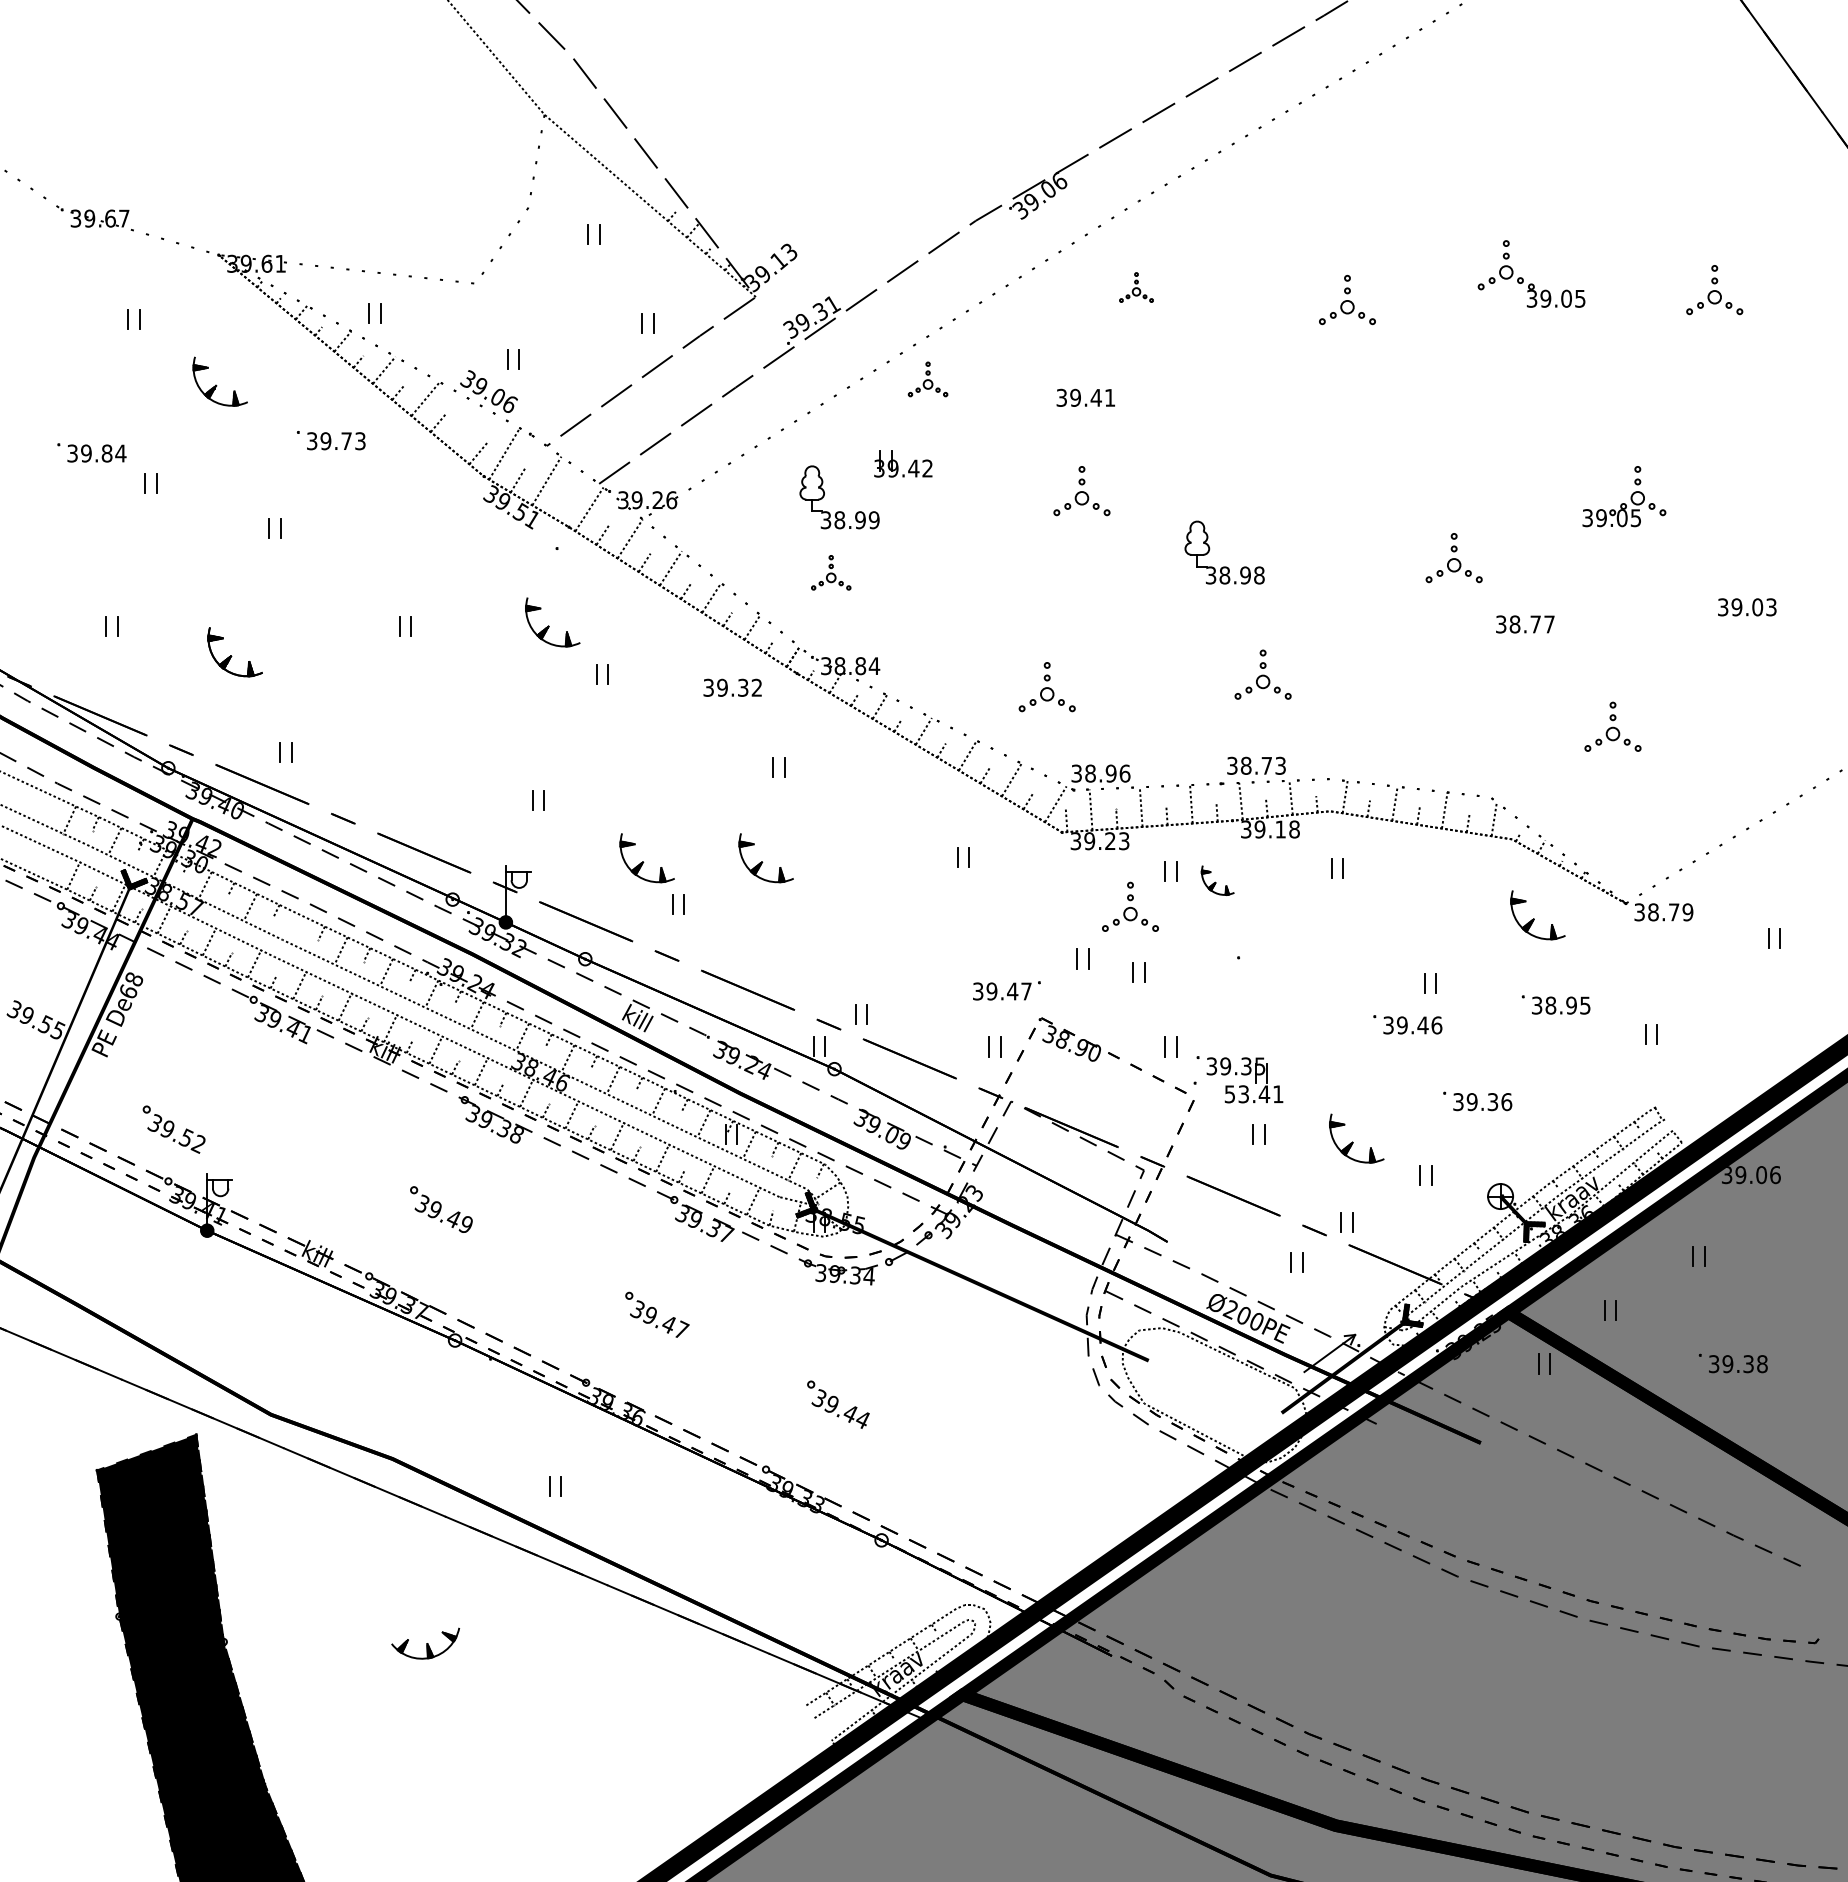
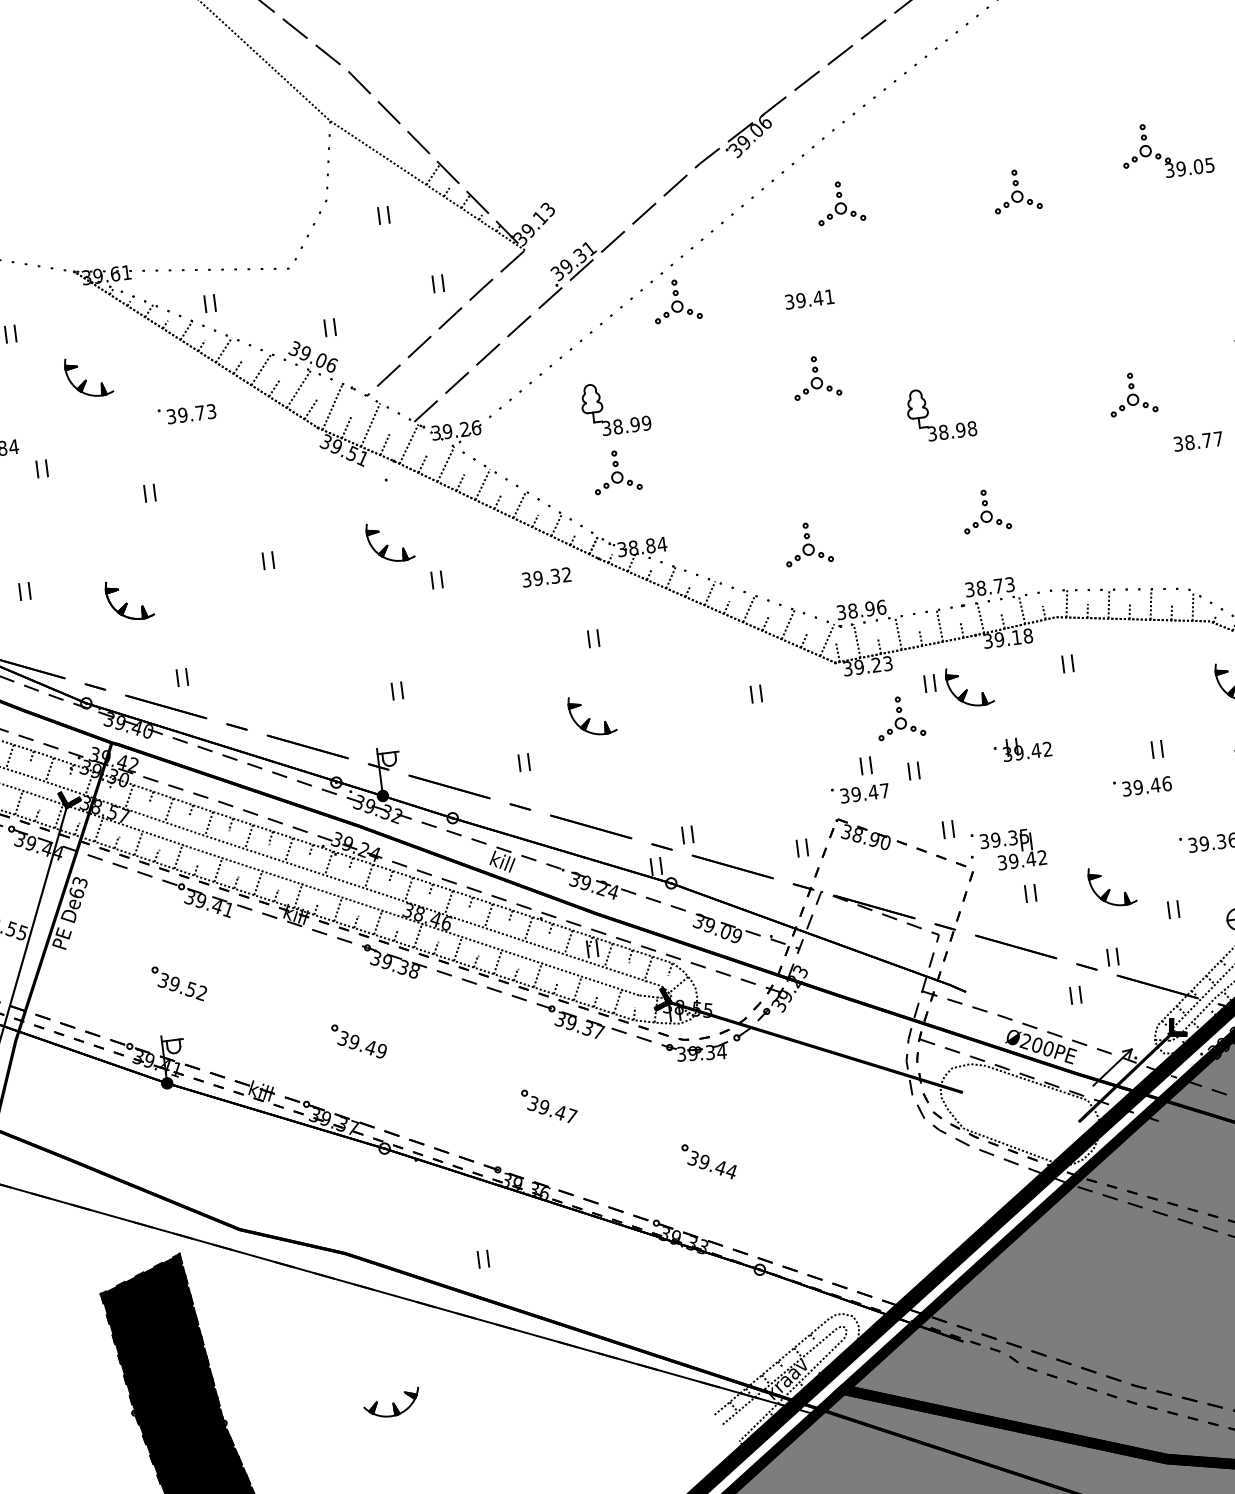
line: (658, 193) -> (433, 174), added
part: (1136, 287) -> (840, 202), size x1.67
part: (927, 379) -> (676, 300), size x1.43
line: (467, 427) -> (299, 388), added
part: (903, 463) -> (1027, 747), moved
line: (560, 506) -> (384, 444), added
part: (830, 572) -> (615, 471), size x1.43
part: (646, 858) -> (493, 728), removed
part: (1217, 880) -> (969, 686), size x1.67
line: (295, 929) -> (208, 823), added
text: (133, 979) -> (79, 882), De68 -> De63
text: (1002, 991) -> (864, 793), moved
text: (1254, 1094) -> (1022, 860), 53.41 -> 39.42
part: (173, 1129) -> (179, 983), moved

